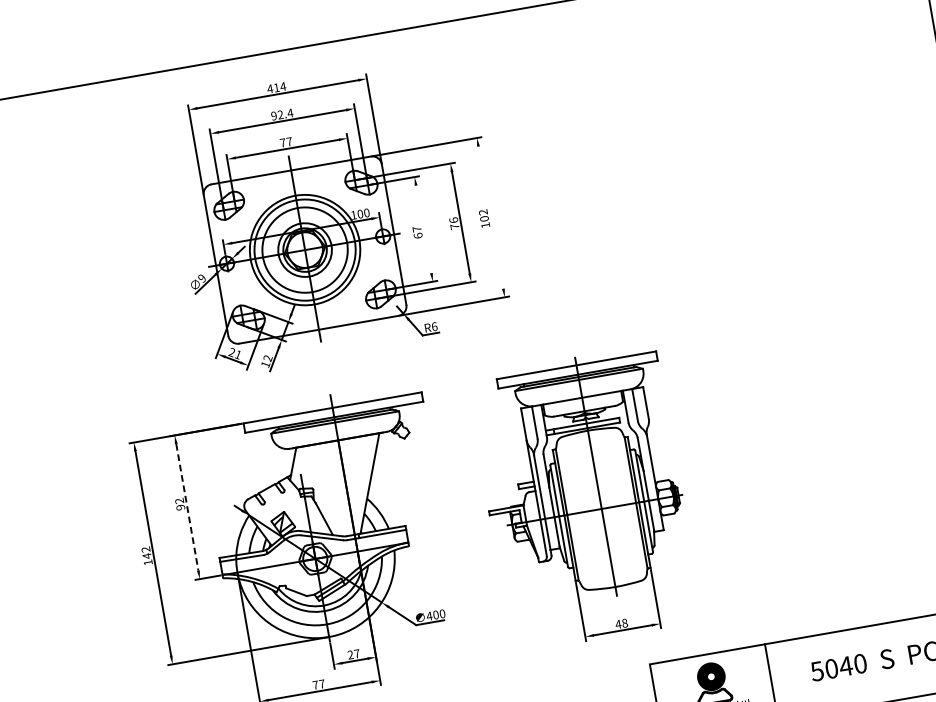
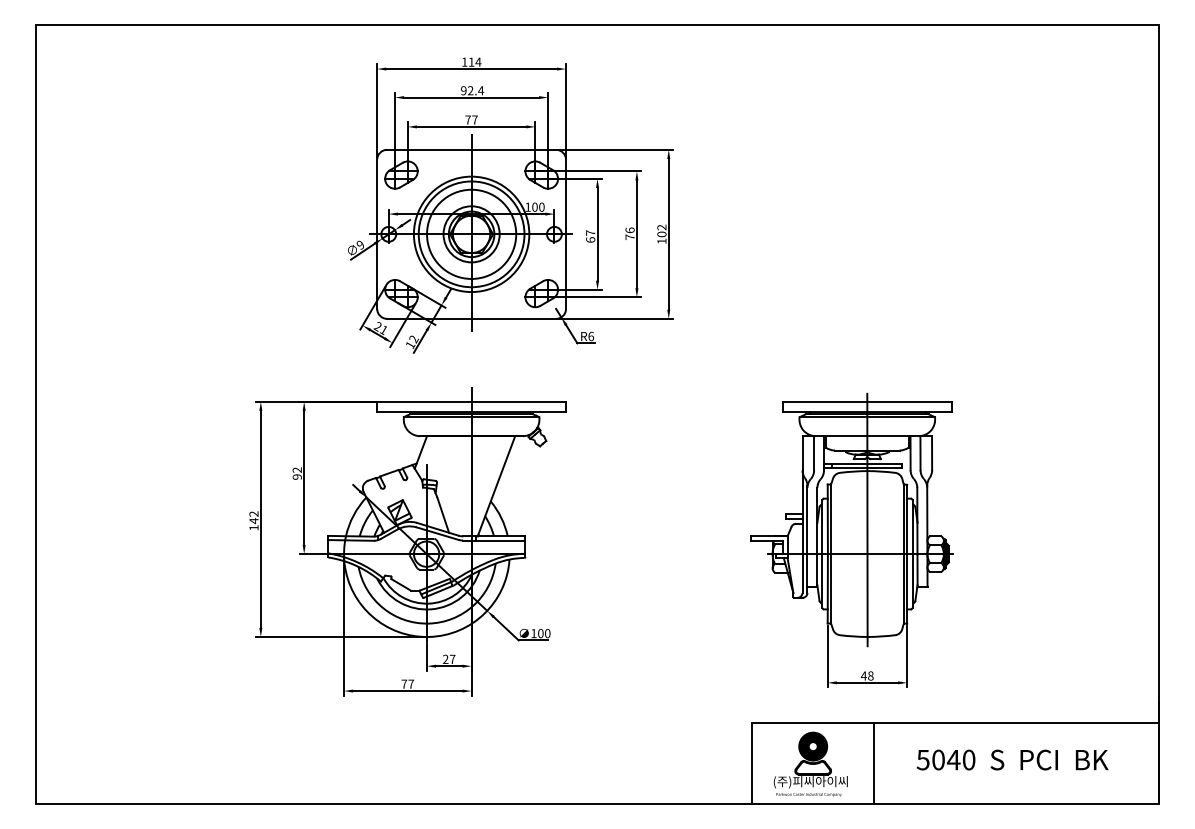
text: (269, 88) -> (464, 61), 414 -> 114
line: (490, 216) -> (668, 233), added
line: (423, 228) -> (597, 233), added
part: (584, 497) -> (851, 539), moved
line: (187, 507) -> (304, 478), dashed -> solid
text: (429, 616) -> (533, 633), 400 -> 100

